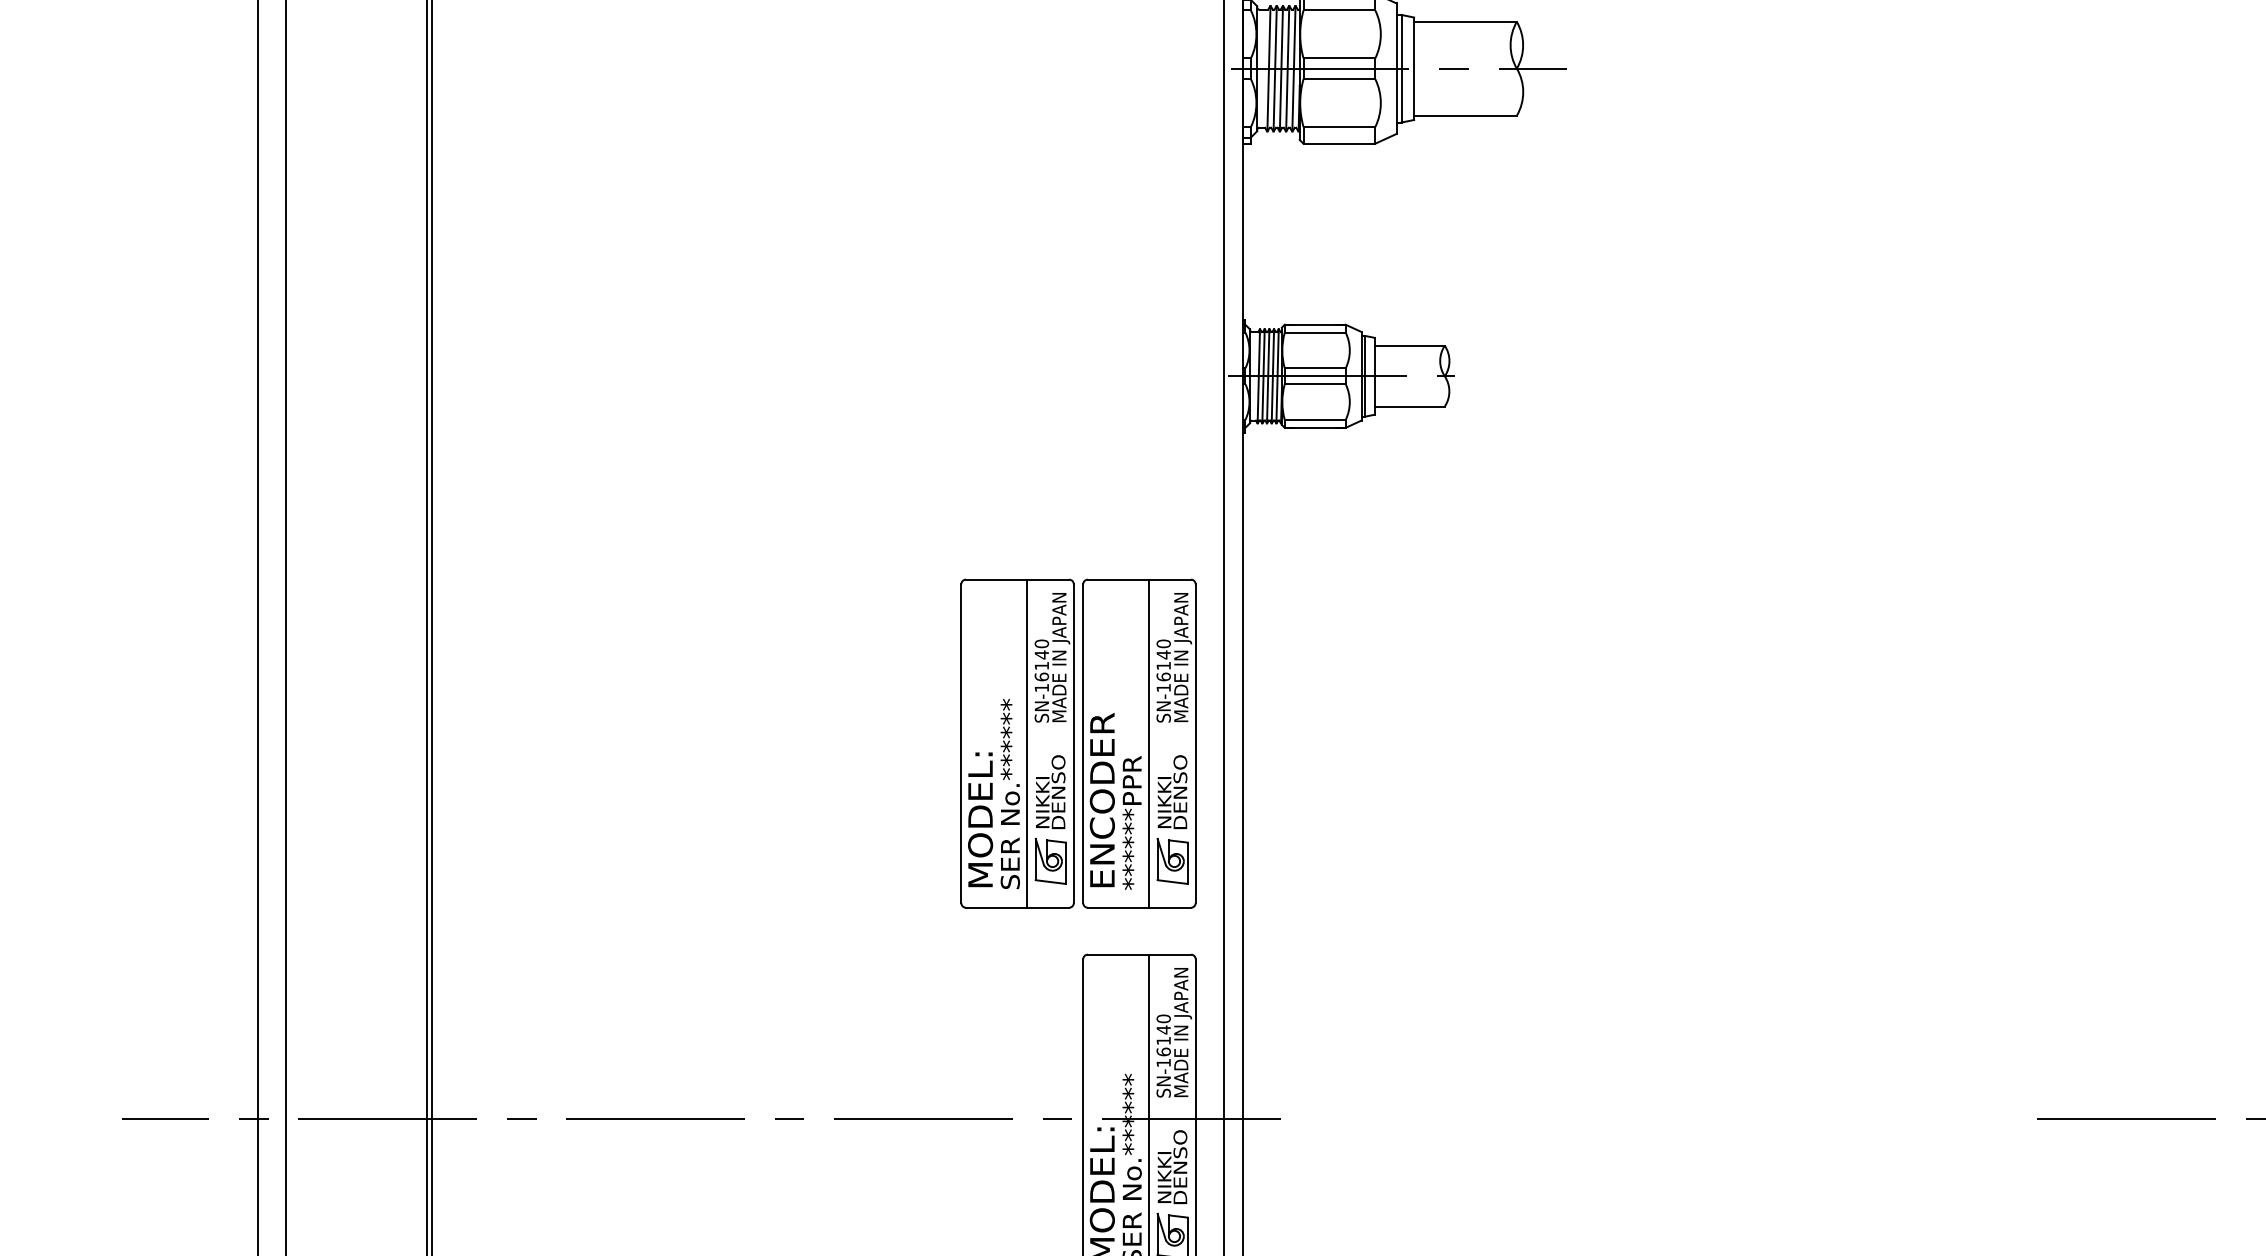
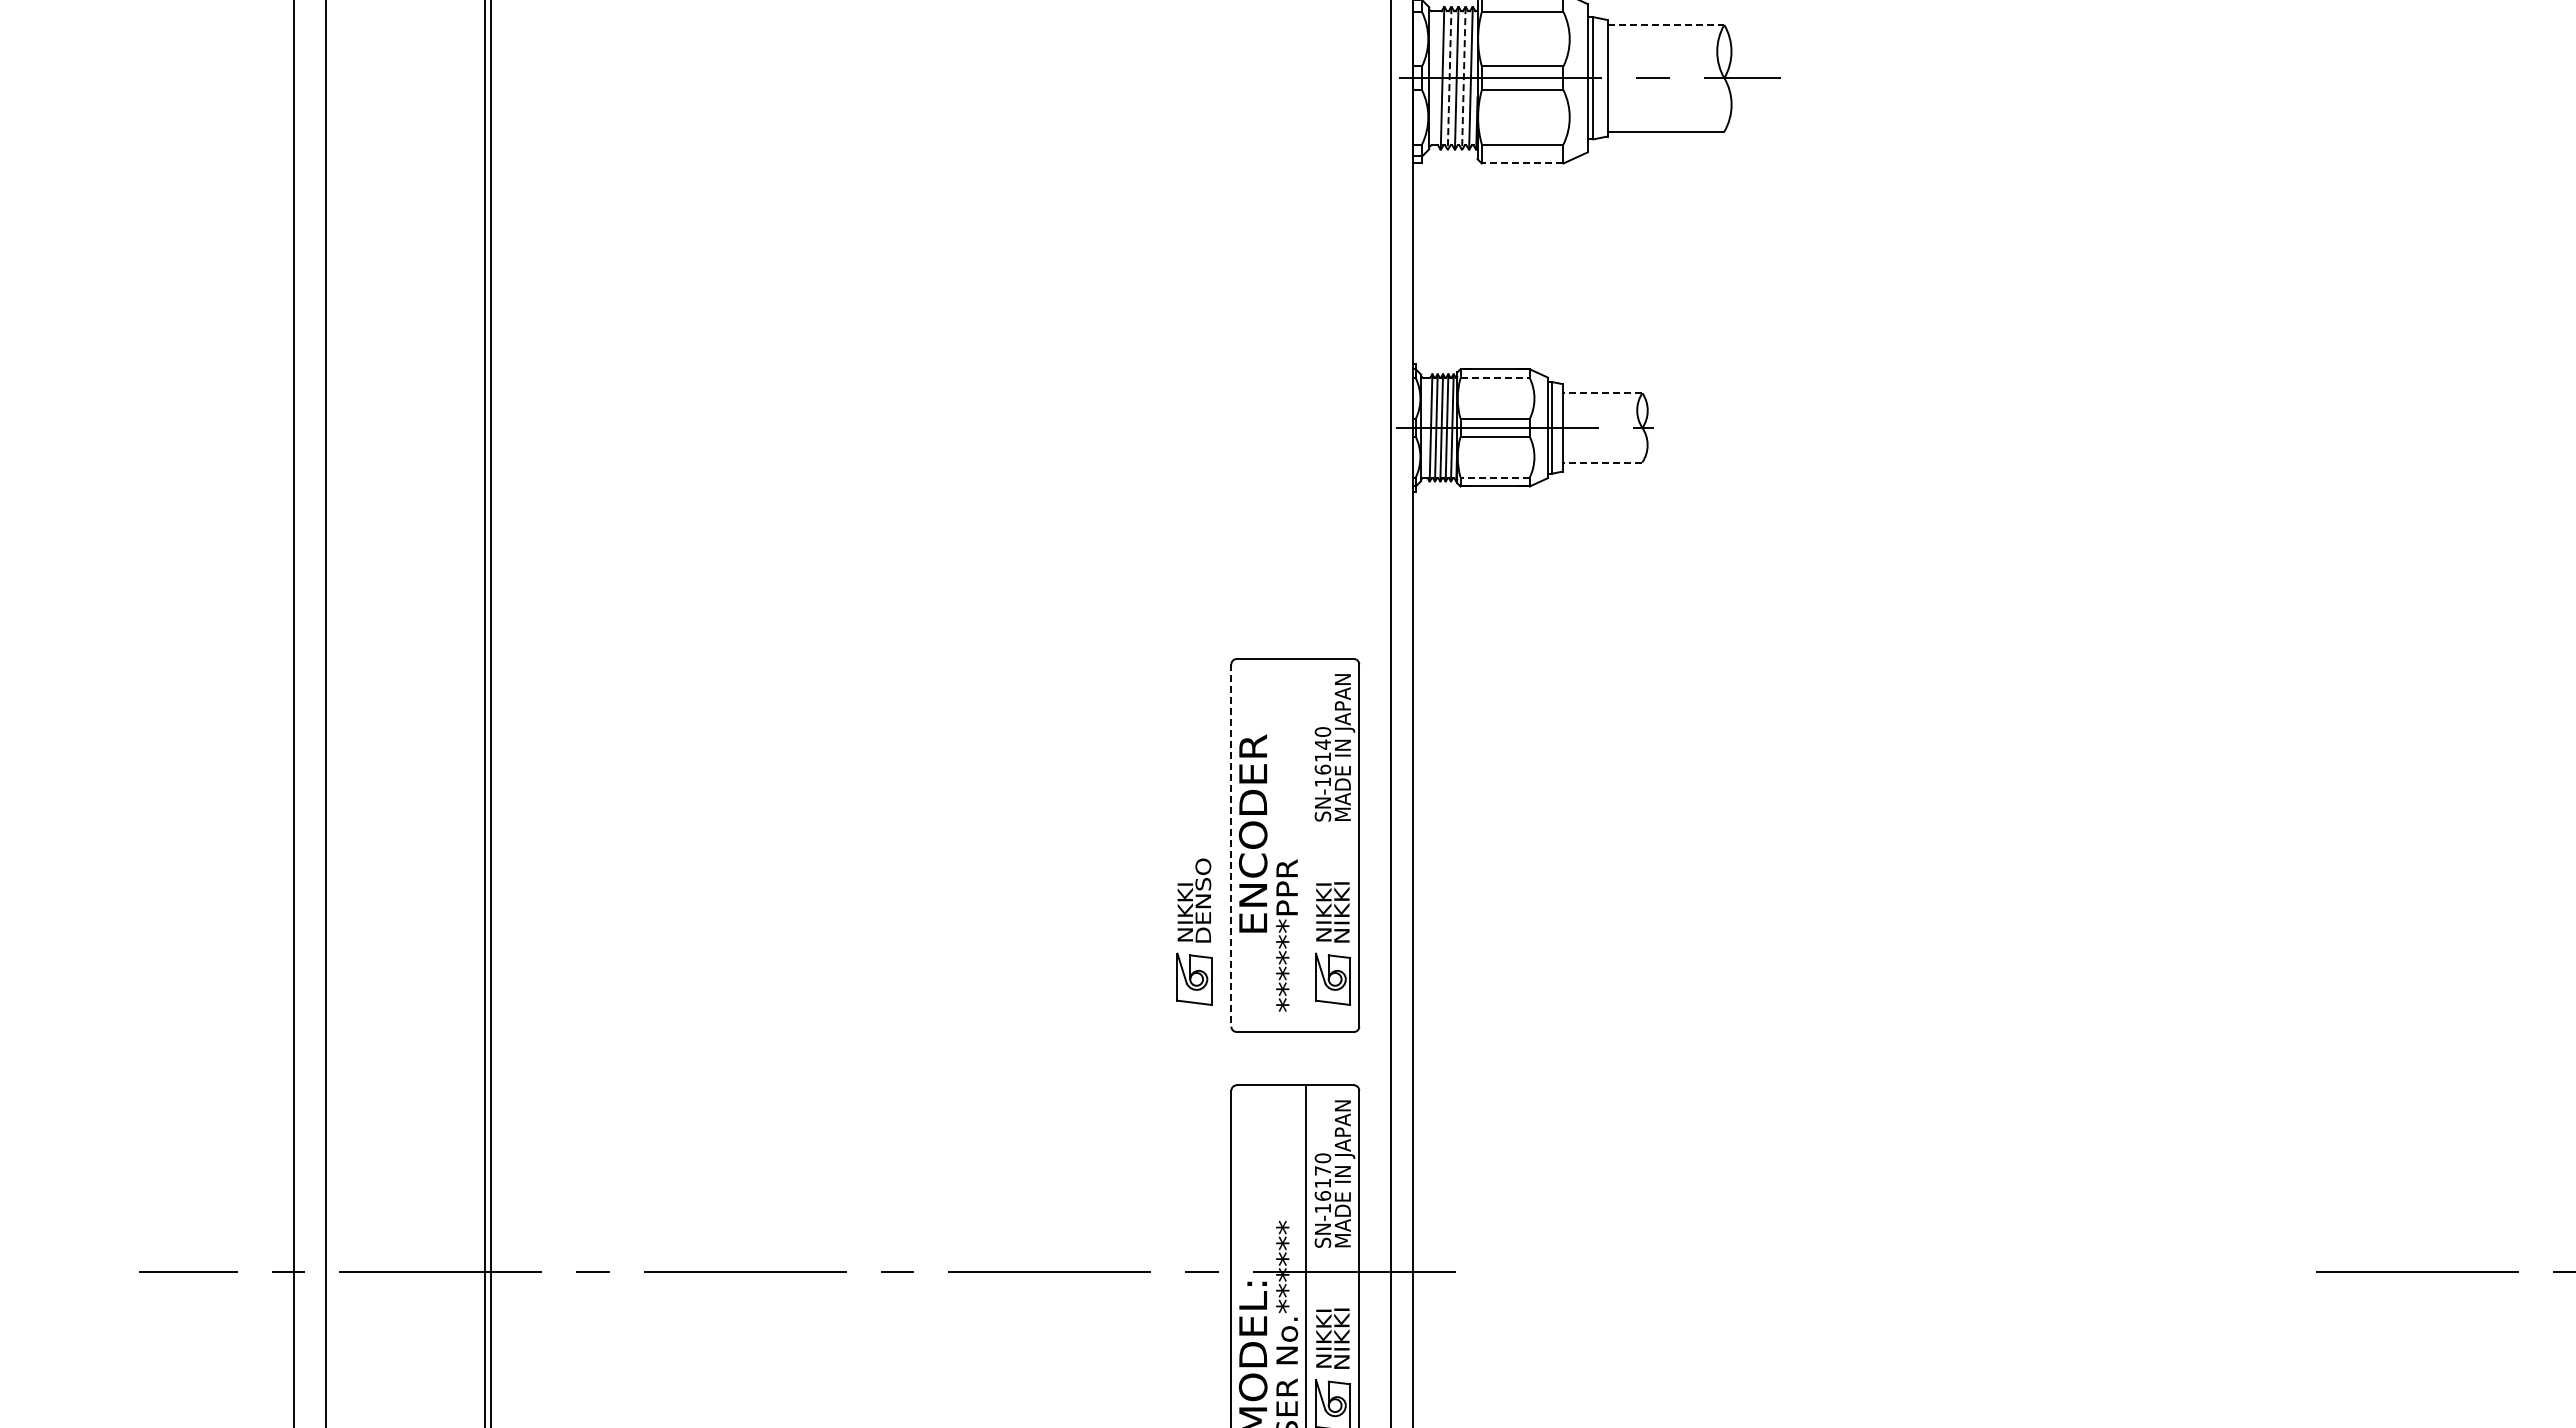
line: (1465, 21) -> (1666, 24), solid -> dashed
line: (1275, 68) -> (1449, 78), solid -> dashed
line: (1287, 68) -> (1463, 78), solid -> dashed
line: (1339, 143) -> (1522, 163), solid -> dashed
line: (1315, 332) -> (1495, 378), solid -> dashed
line: (1409, 346) -> (1602, 393), solid -> dashed
line: (1409, 406) -> (1602, 462), solid -> dashed
line: (1315, 419) -> (1495, 477), solid -> dashed
part: (1017, 743) -> (1156, 845), removed
line: (1148, 743) -> (1305, 845), removed
line: (1083, 744) -> (1231, 846), solid -> dashed
text: (1180, 791) -> (1341, 899), DENSO -> NIKKI
text: (1102, 799) -> (1253, 833), moved
text: (1163, 1029) -> (1322, 1170), SN-16140 -> SN-16170
text: (1180, 1165) -> (1341, 1325), DENSO -> NIKKI

